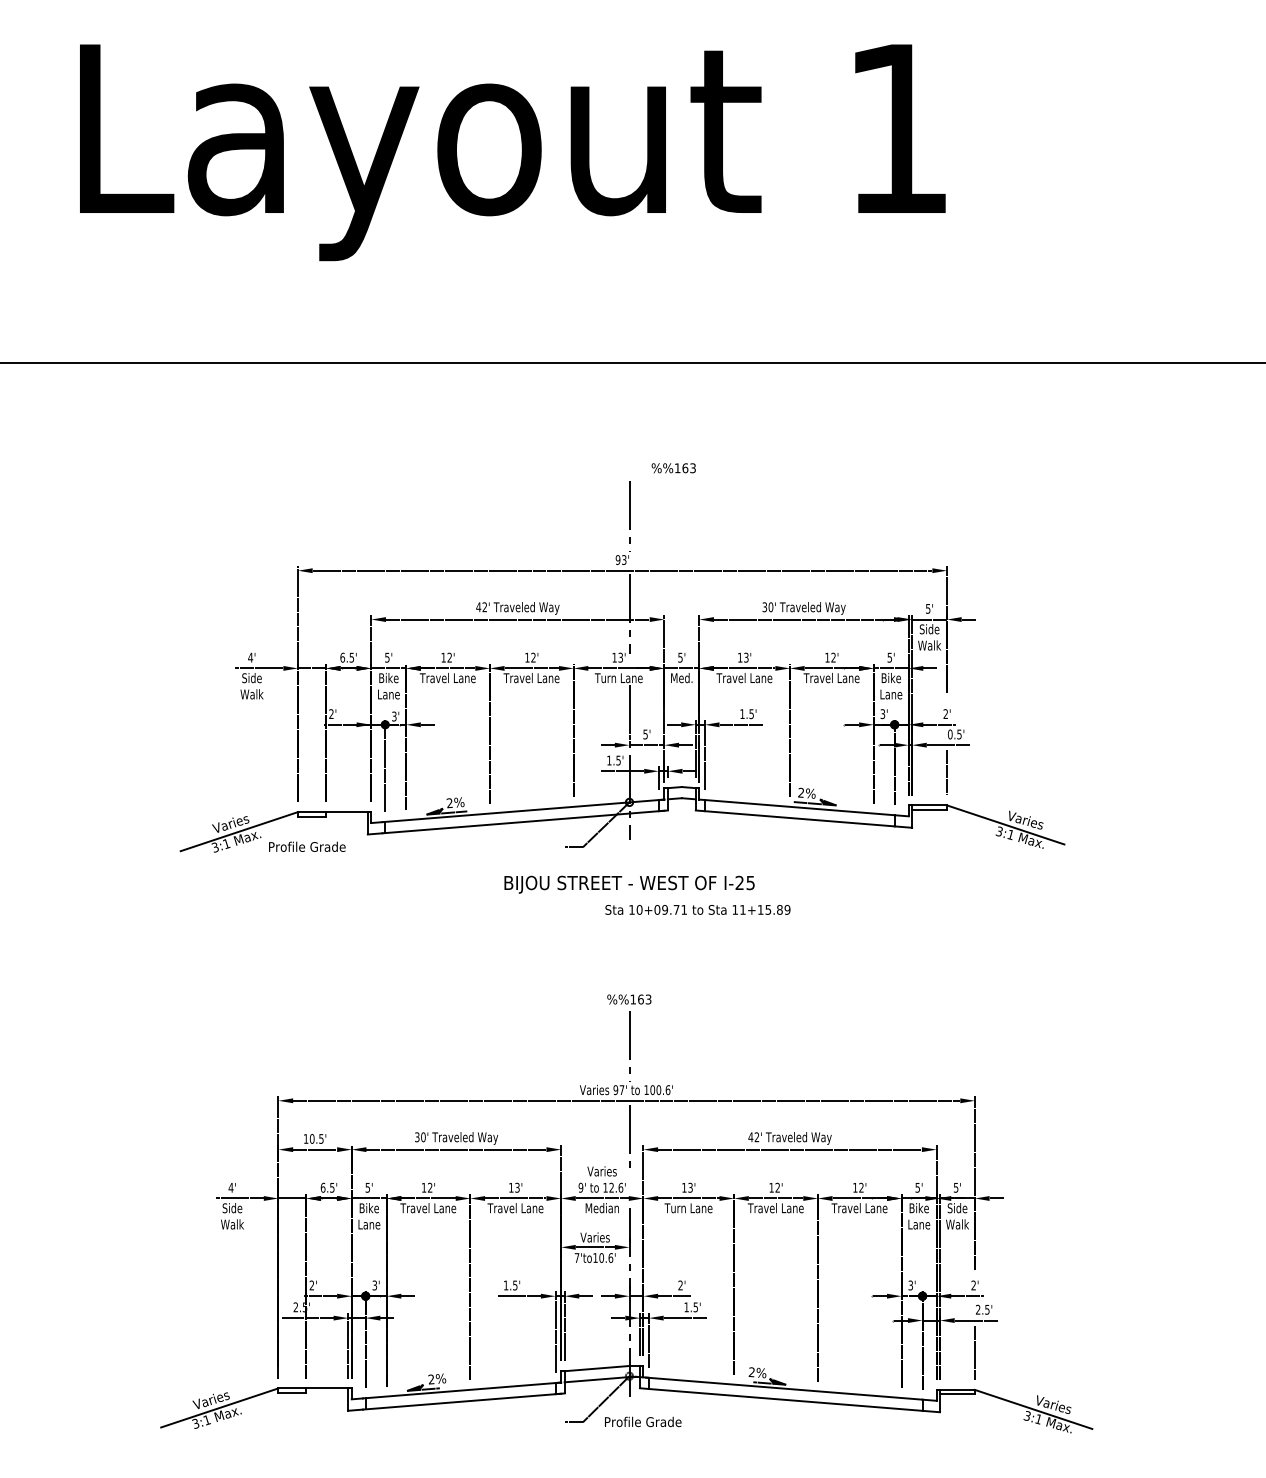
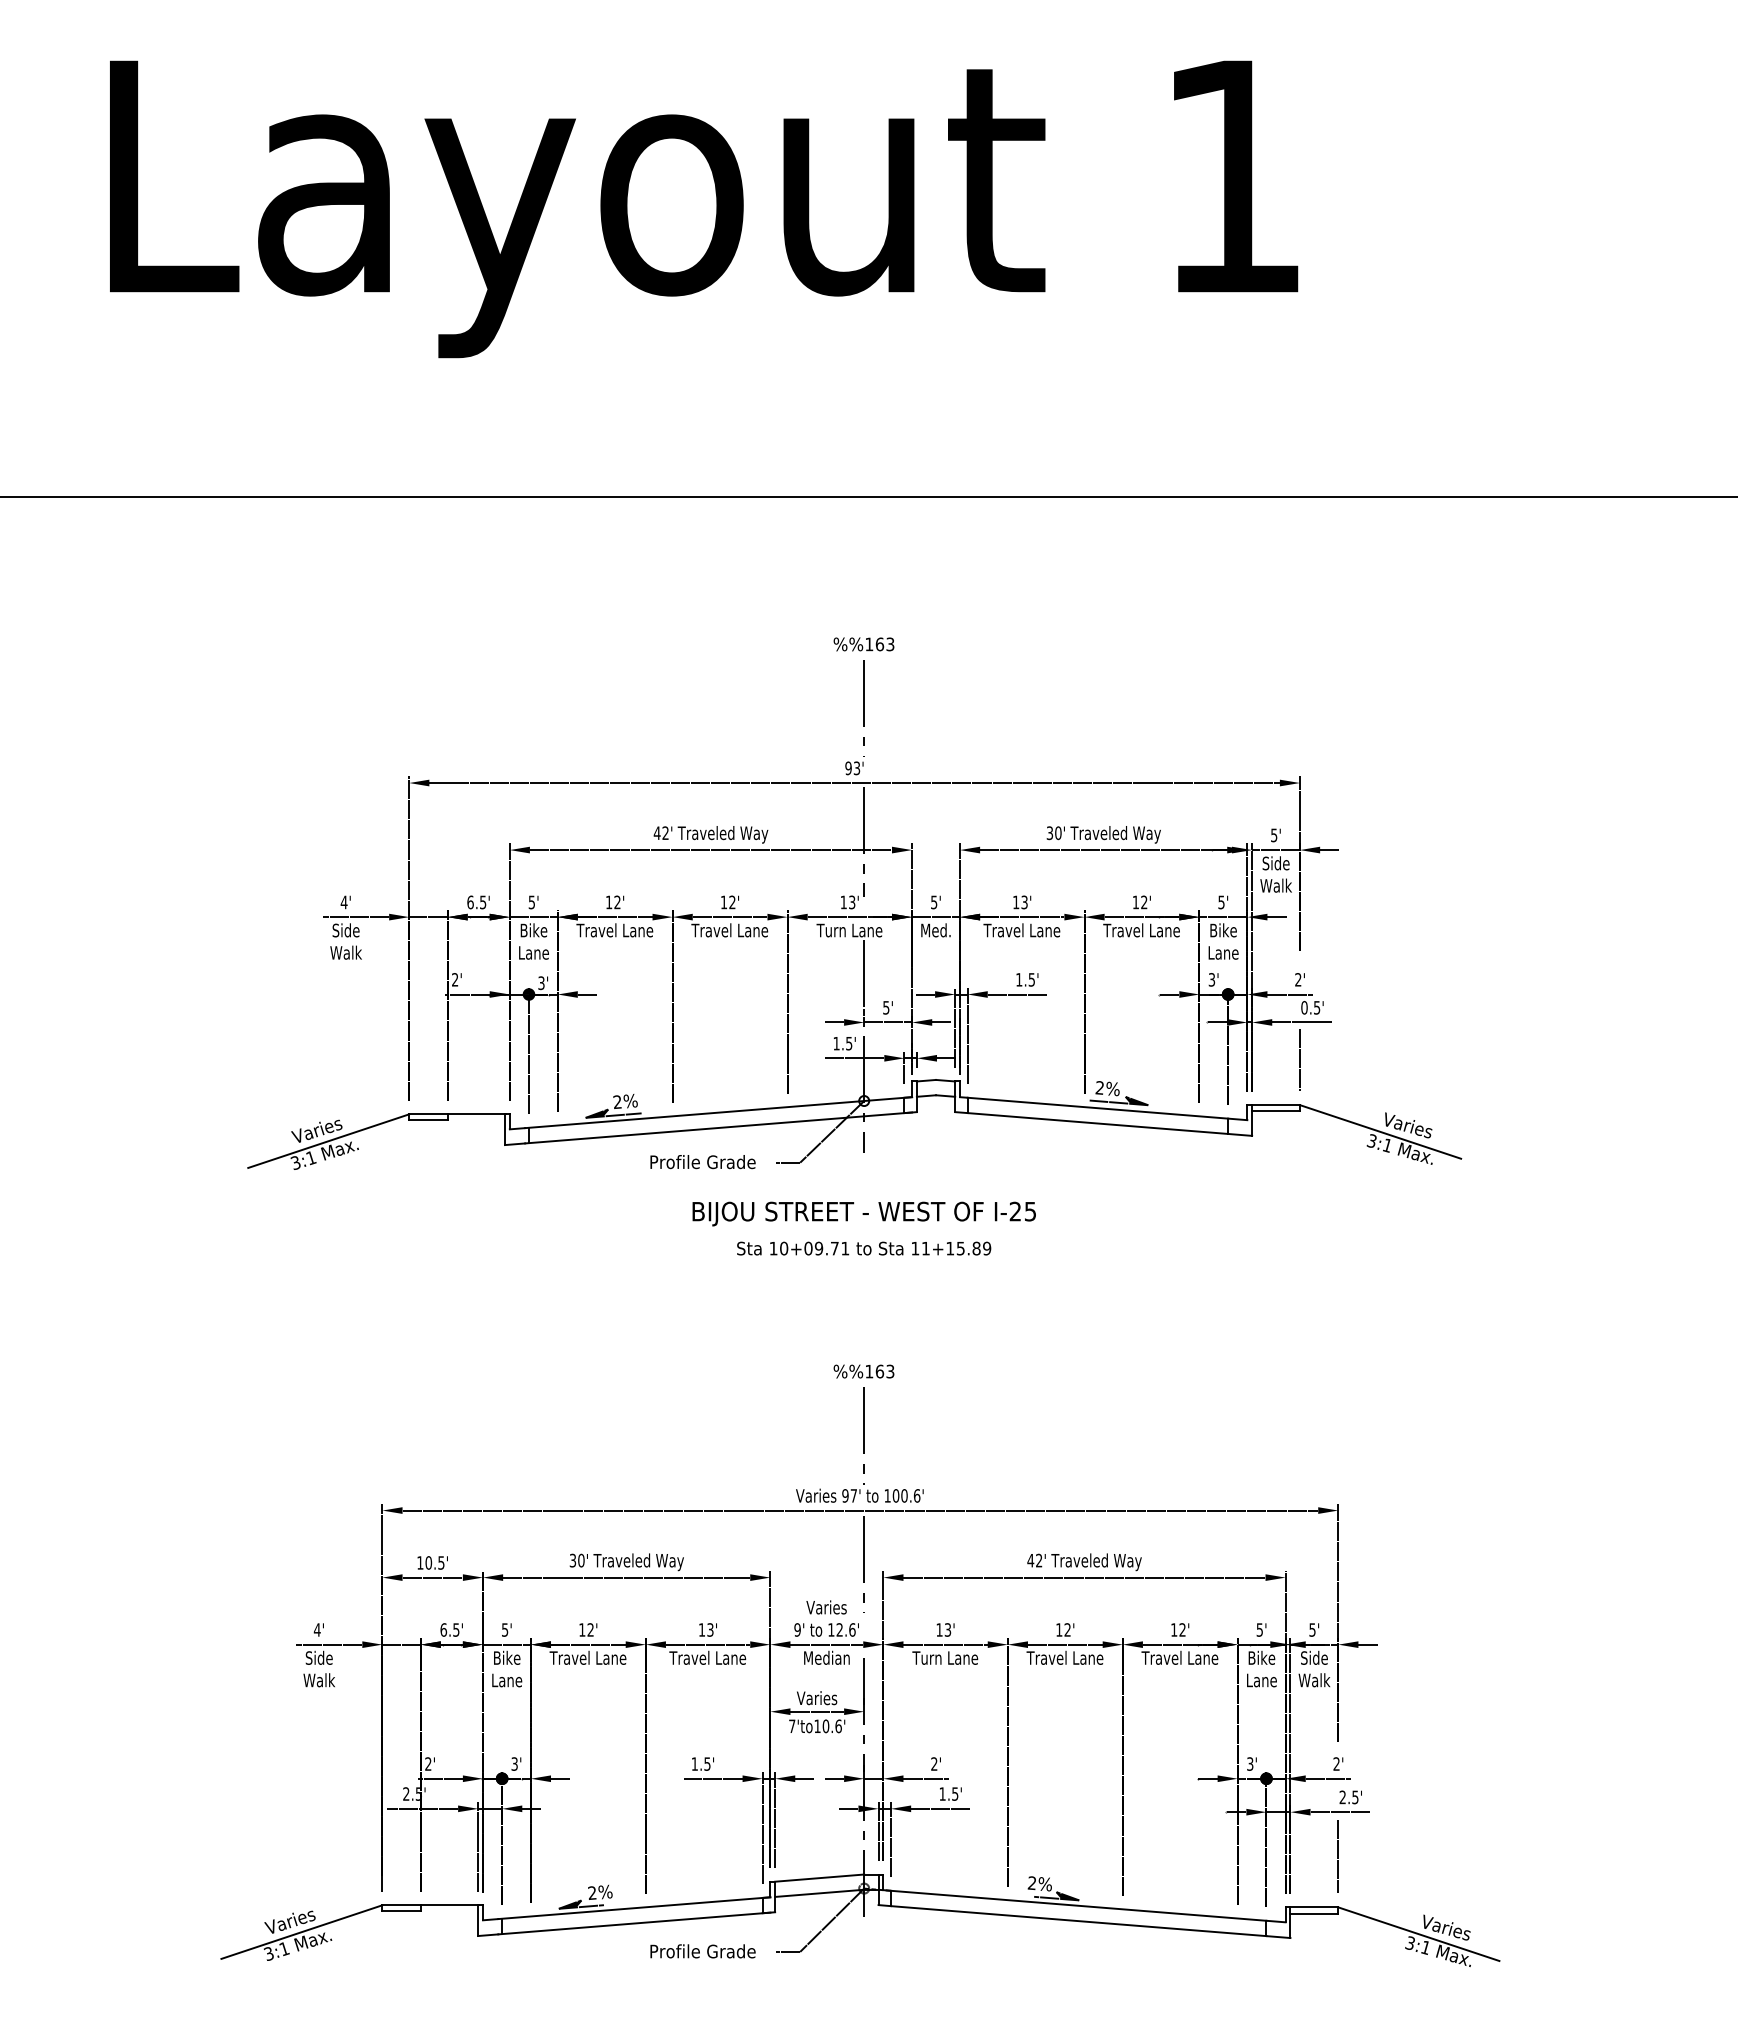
text: (673, 468) -> (863, 644), moved
text: (306, 847) -> (702, 1162), moved
text: (698, 909) -> (864, 1248), moved
text: (642, 1422) -> (702, 1951), moved

